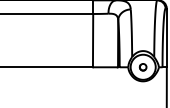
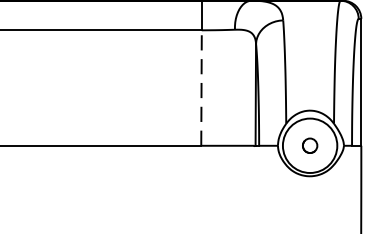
line: (93, 40) -> (202, 87), solid -> dashed

